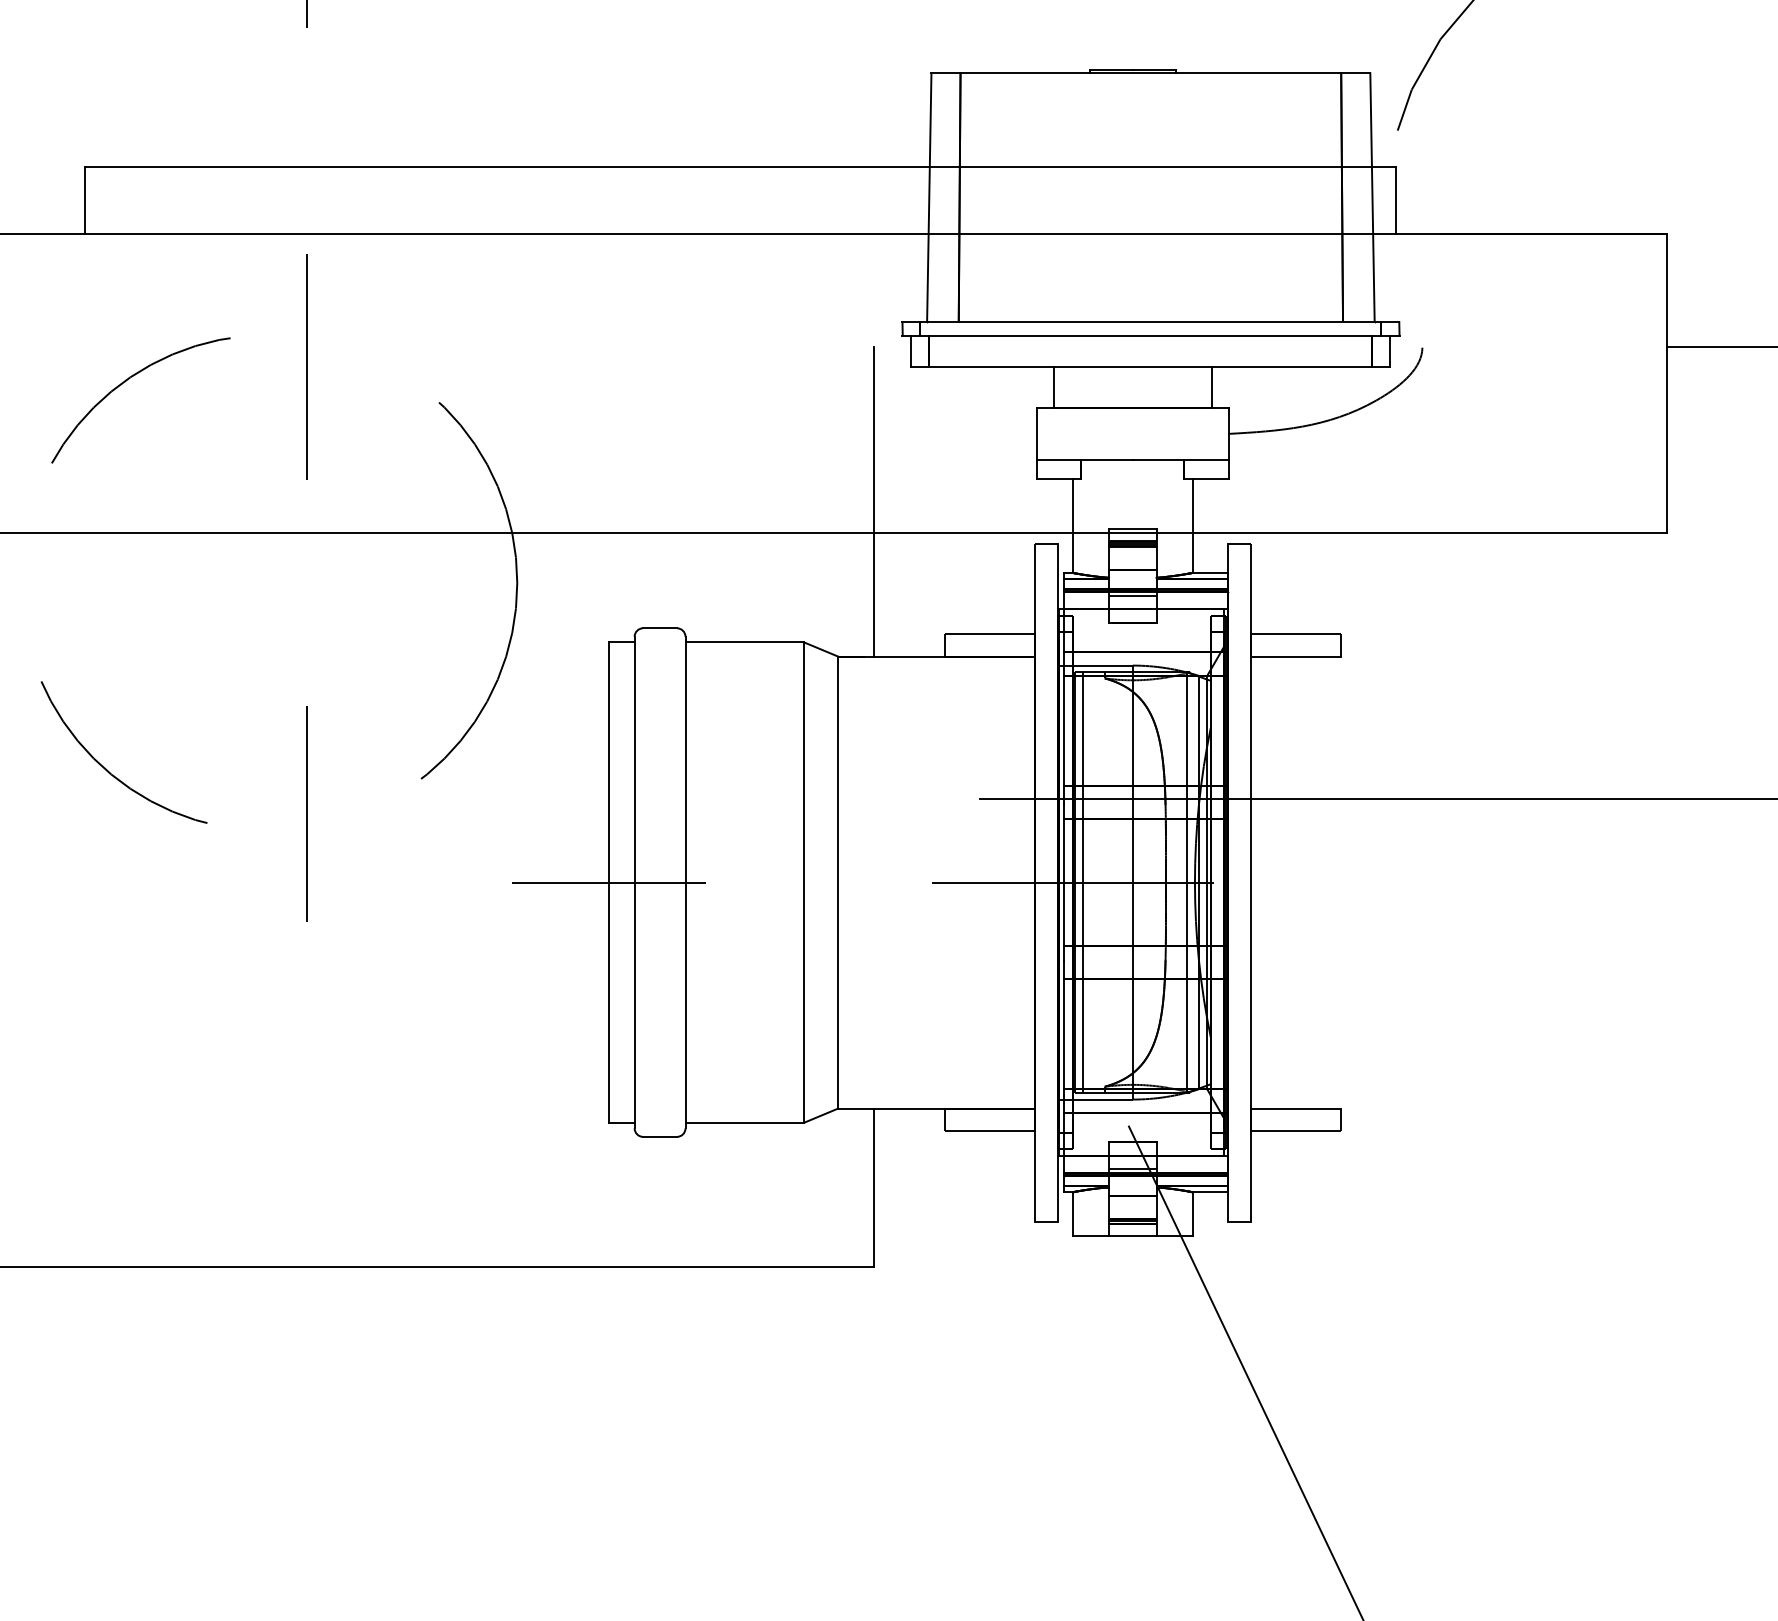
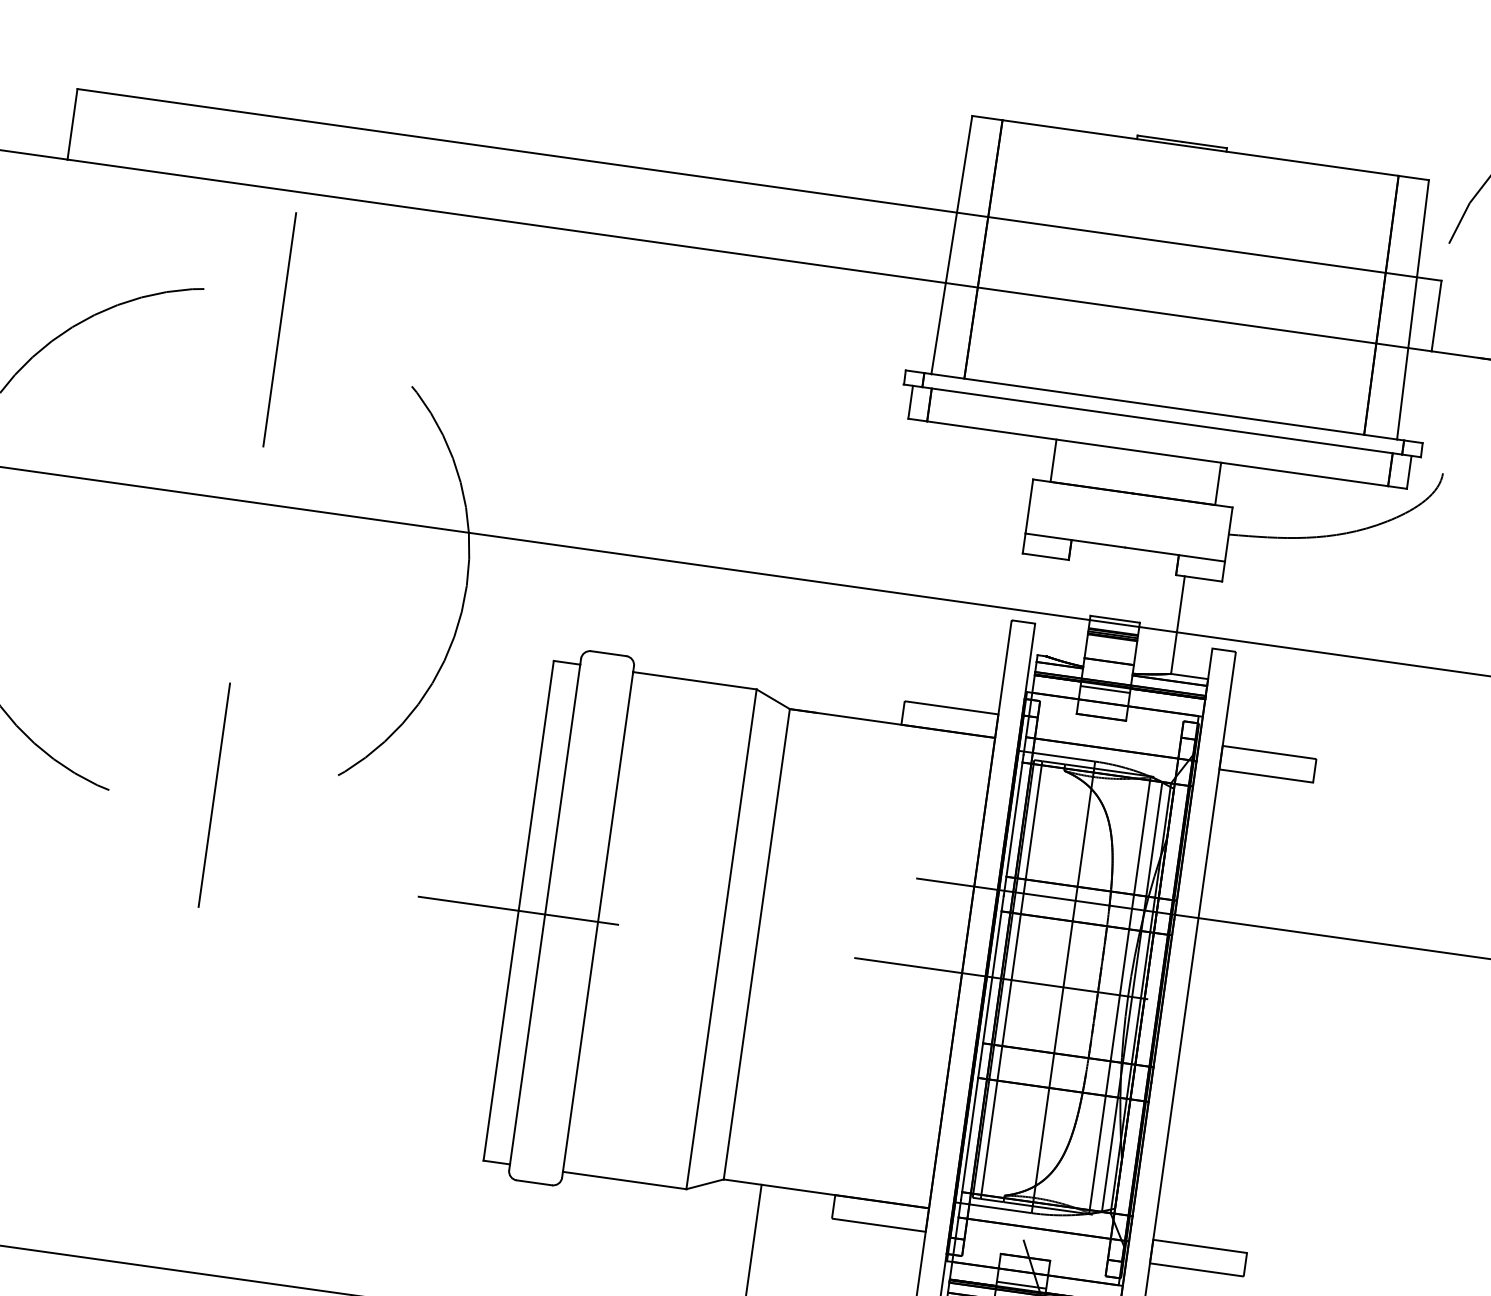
line: (874, 501) -> (850, 553), removed
line: (1072, 525) -> (1052, 607), removed

